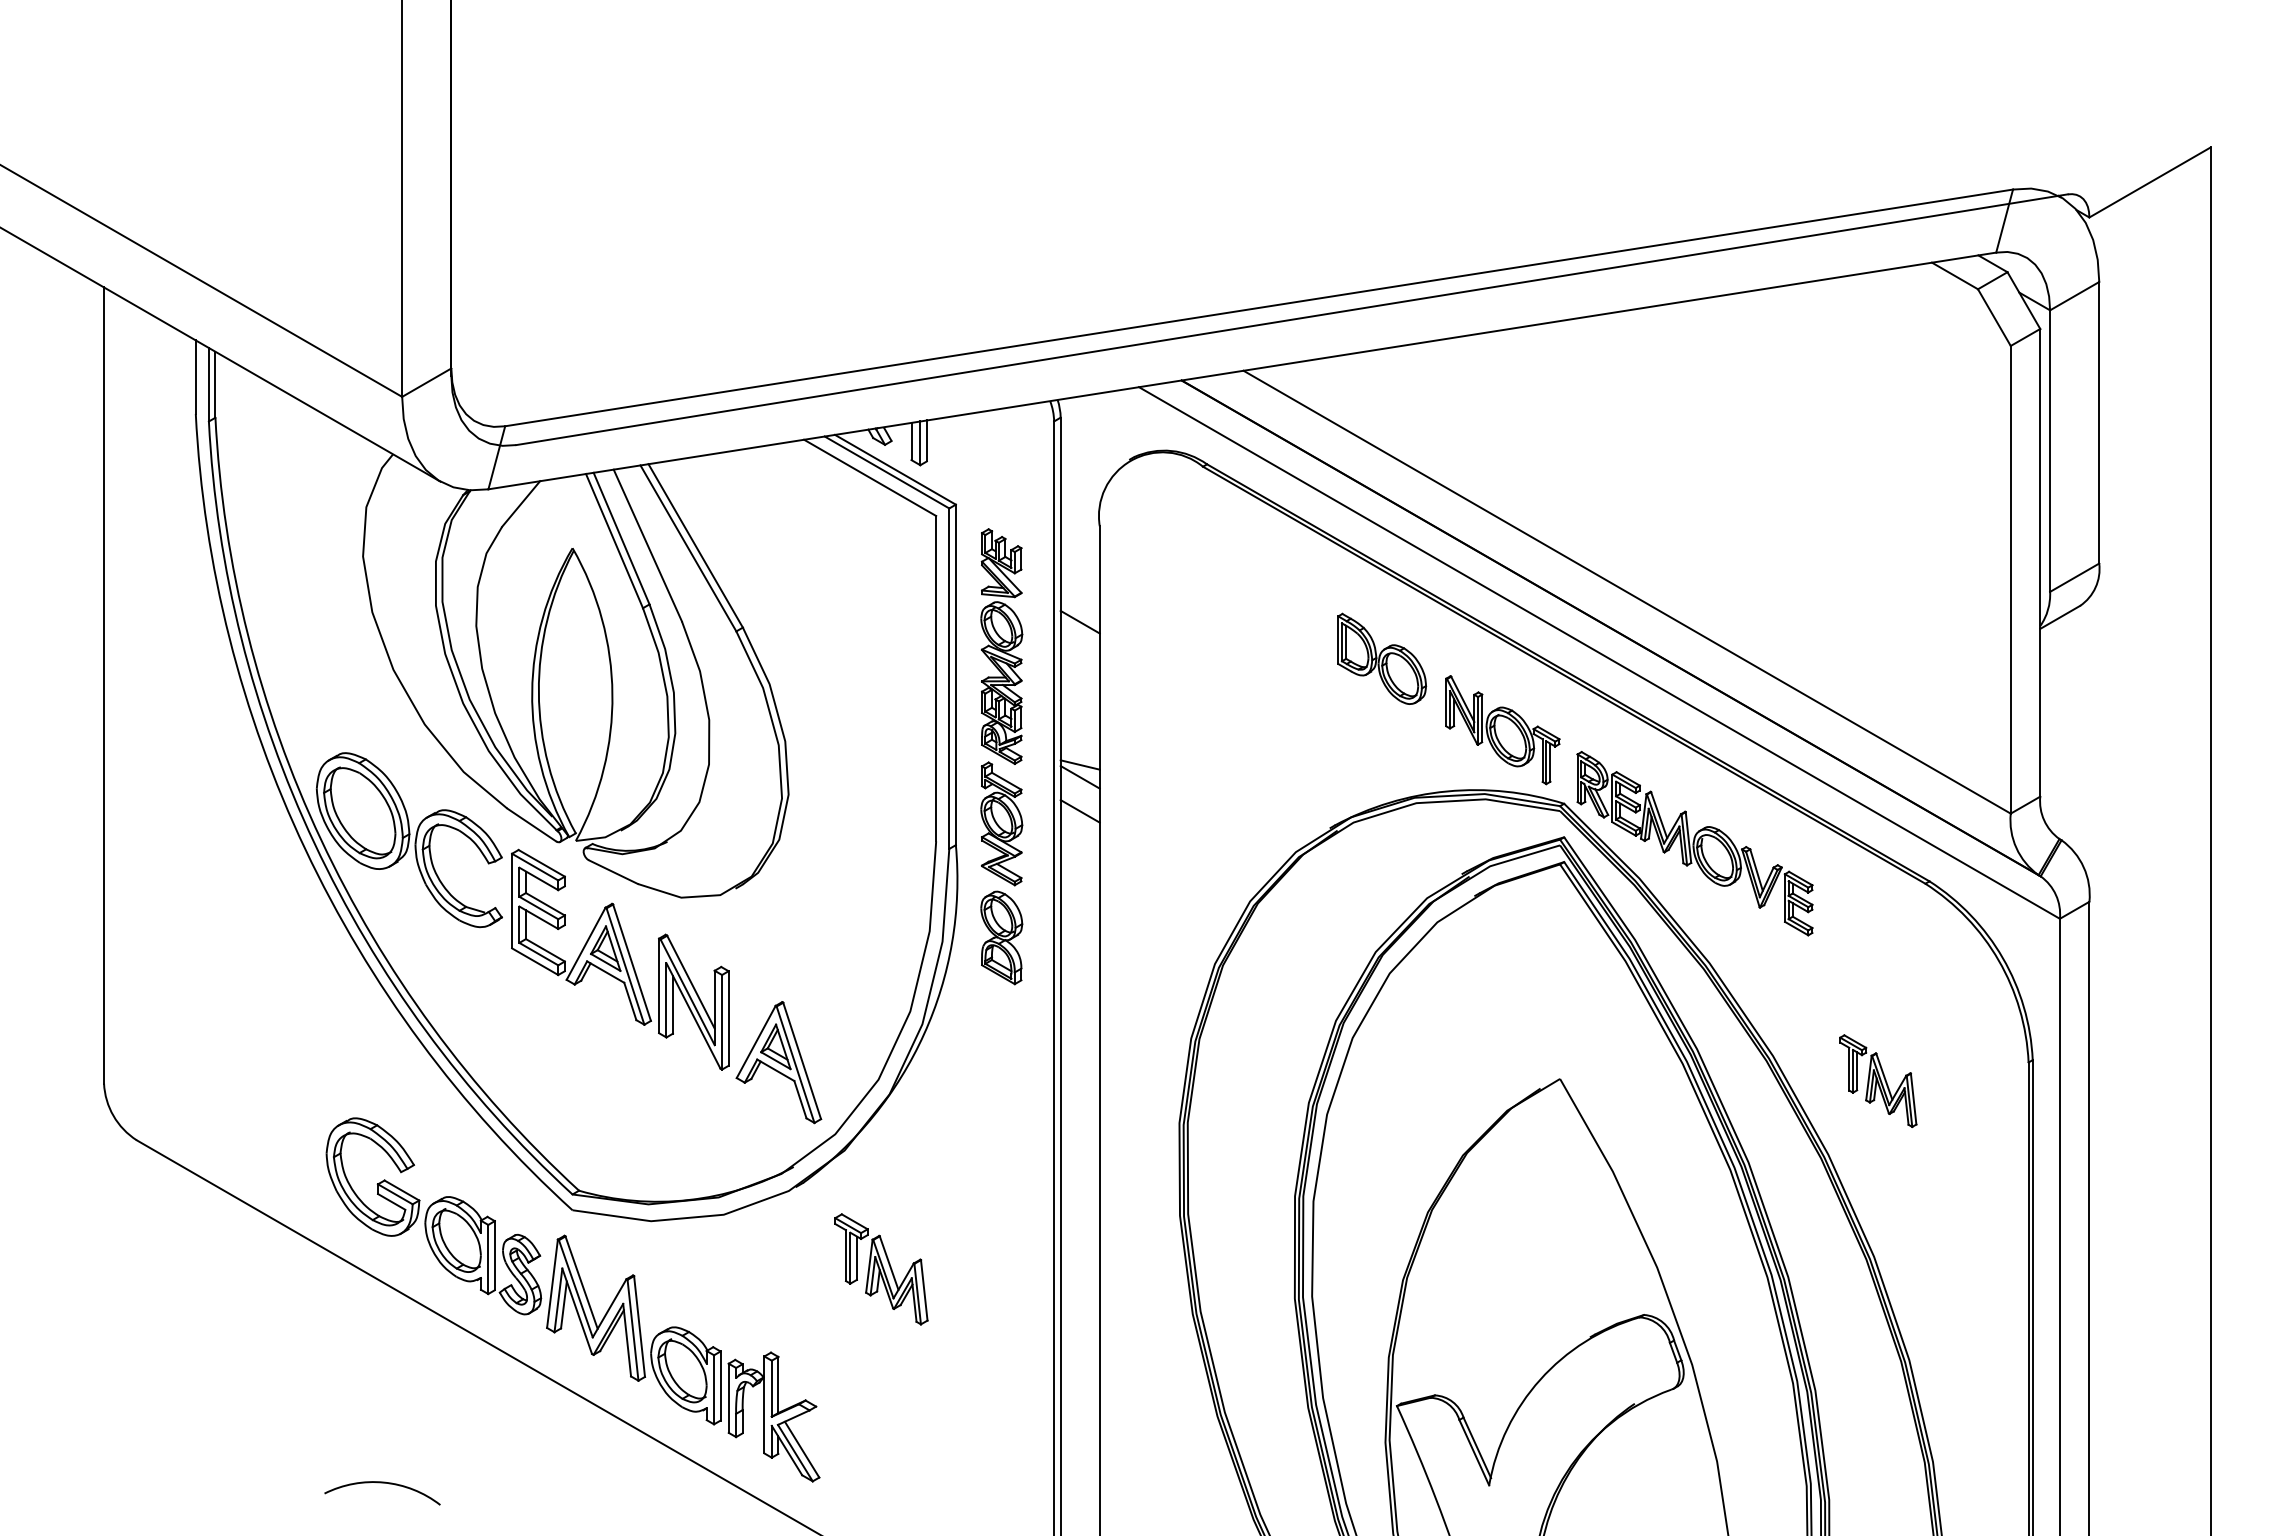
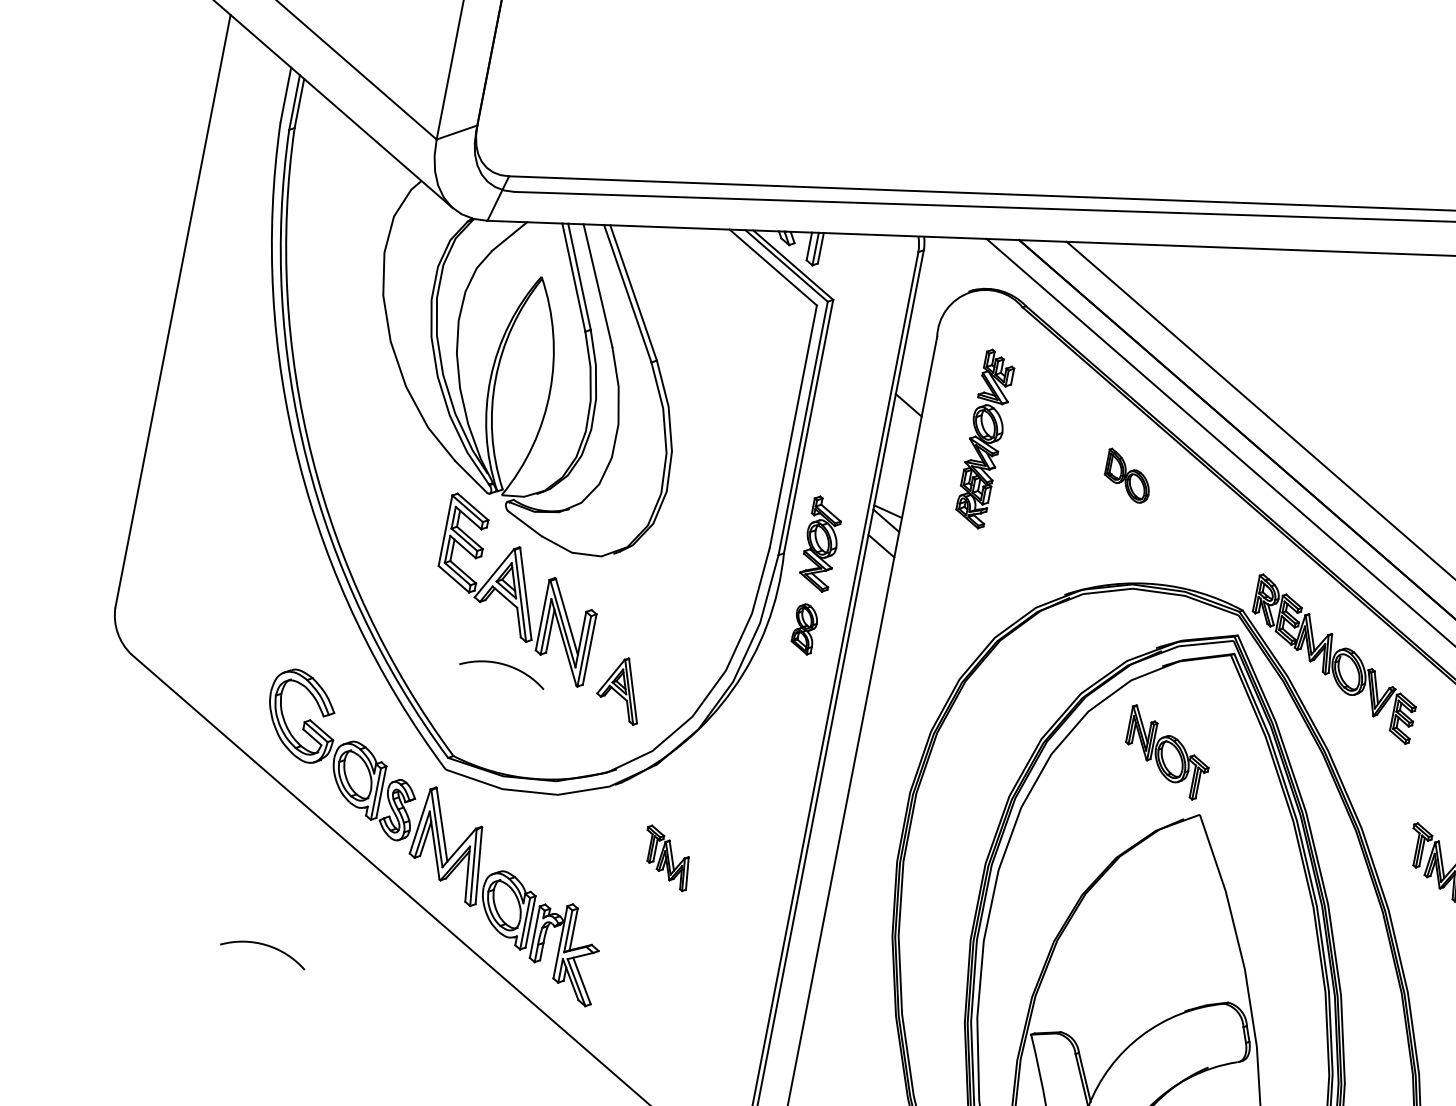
part: (1001, 646) -> (985, 438), moved
part: (1382, 658) -> (1128, 476), size x0.7
part: (1502, 730) -> (1167, 753), moved
part: (409, 840) -> (377, 470), removed
part: (1001, 937) -> (804, 628), size x0.7
arc: (621, 1060) -> (503, 665), added
part: (778, 1062) -> (620, 689), size x0.7
part: (881, 1269) -> (667, 858), size x0.7

